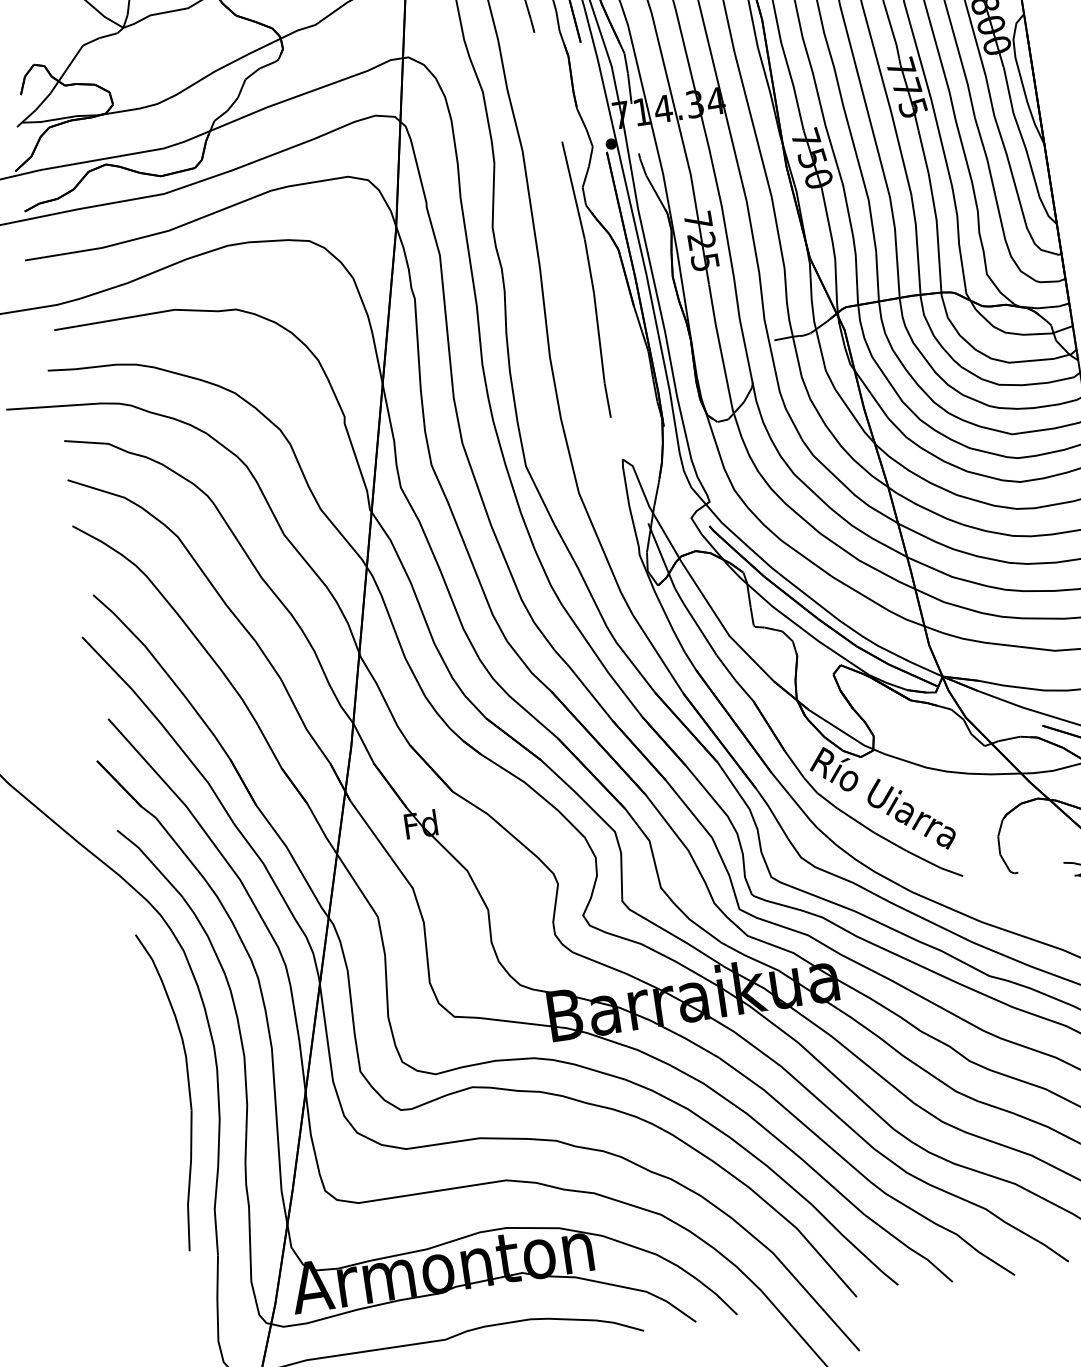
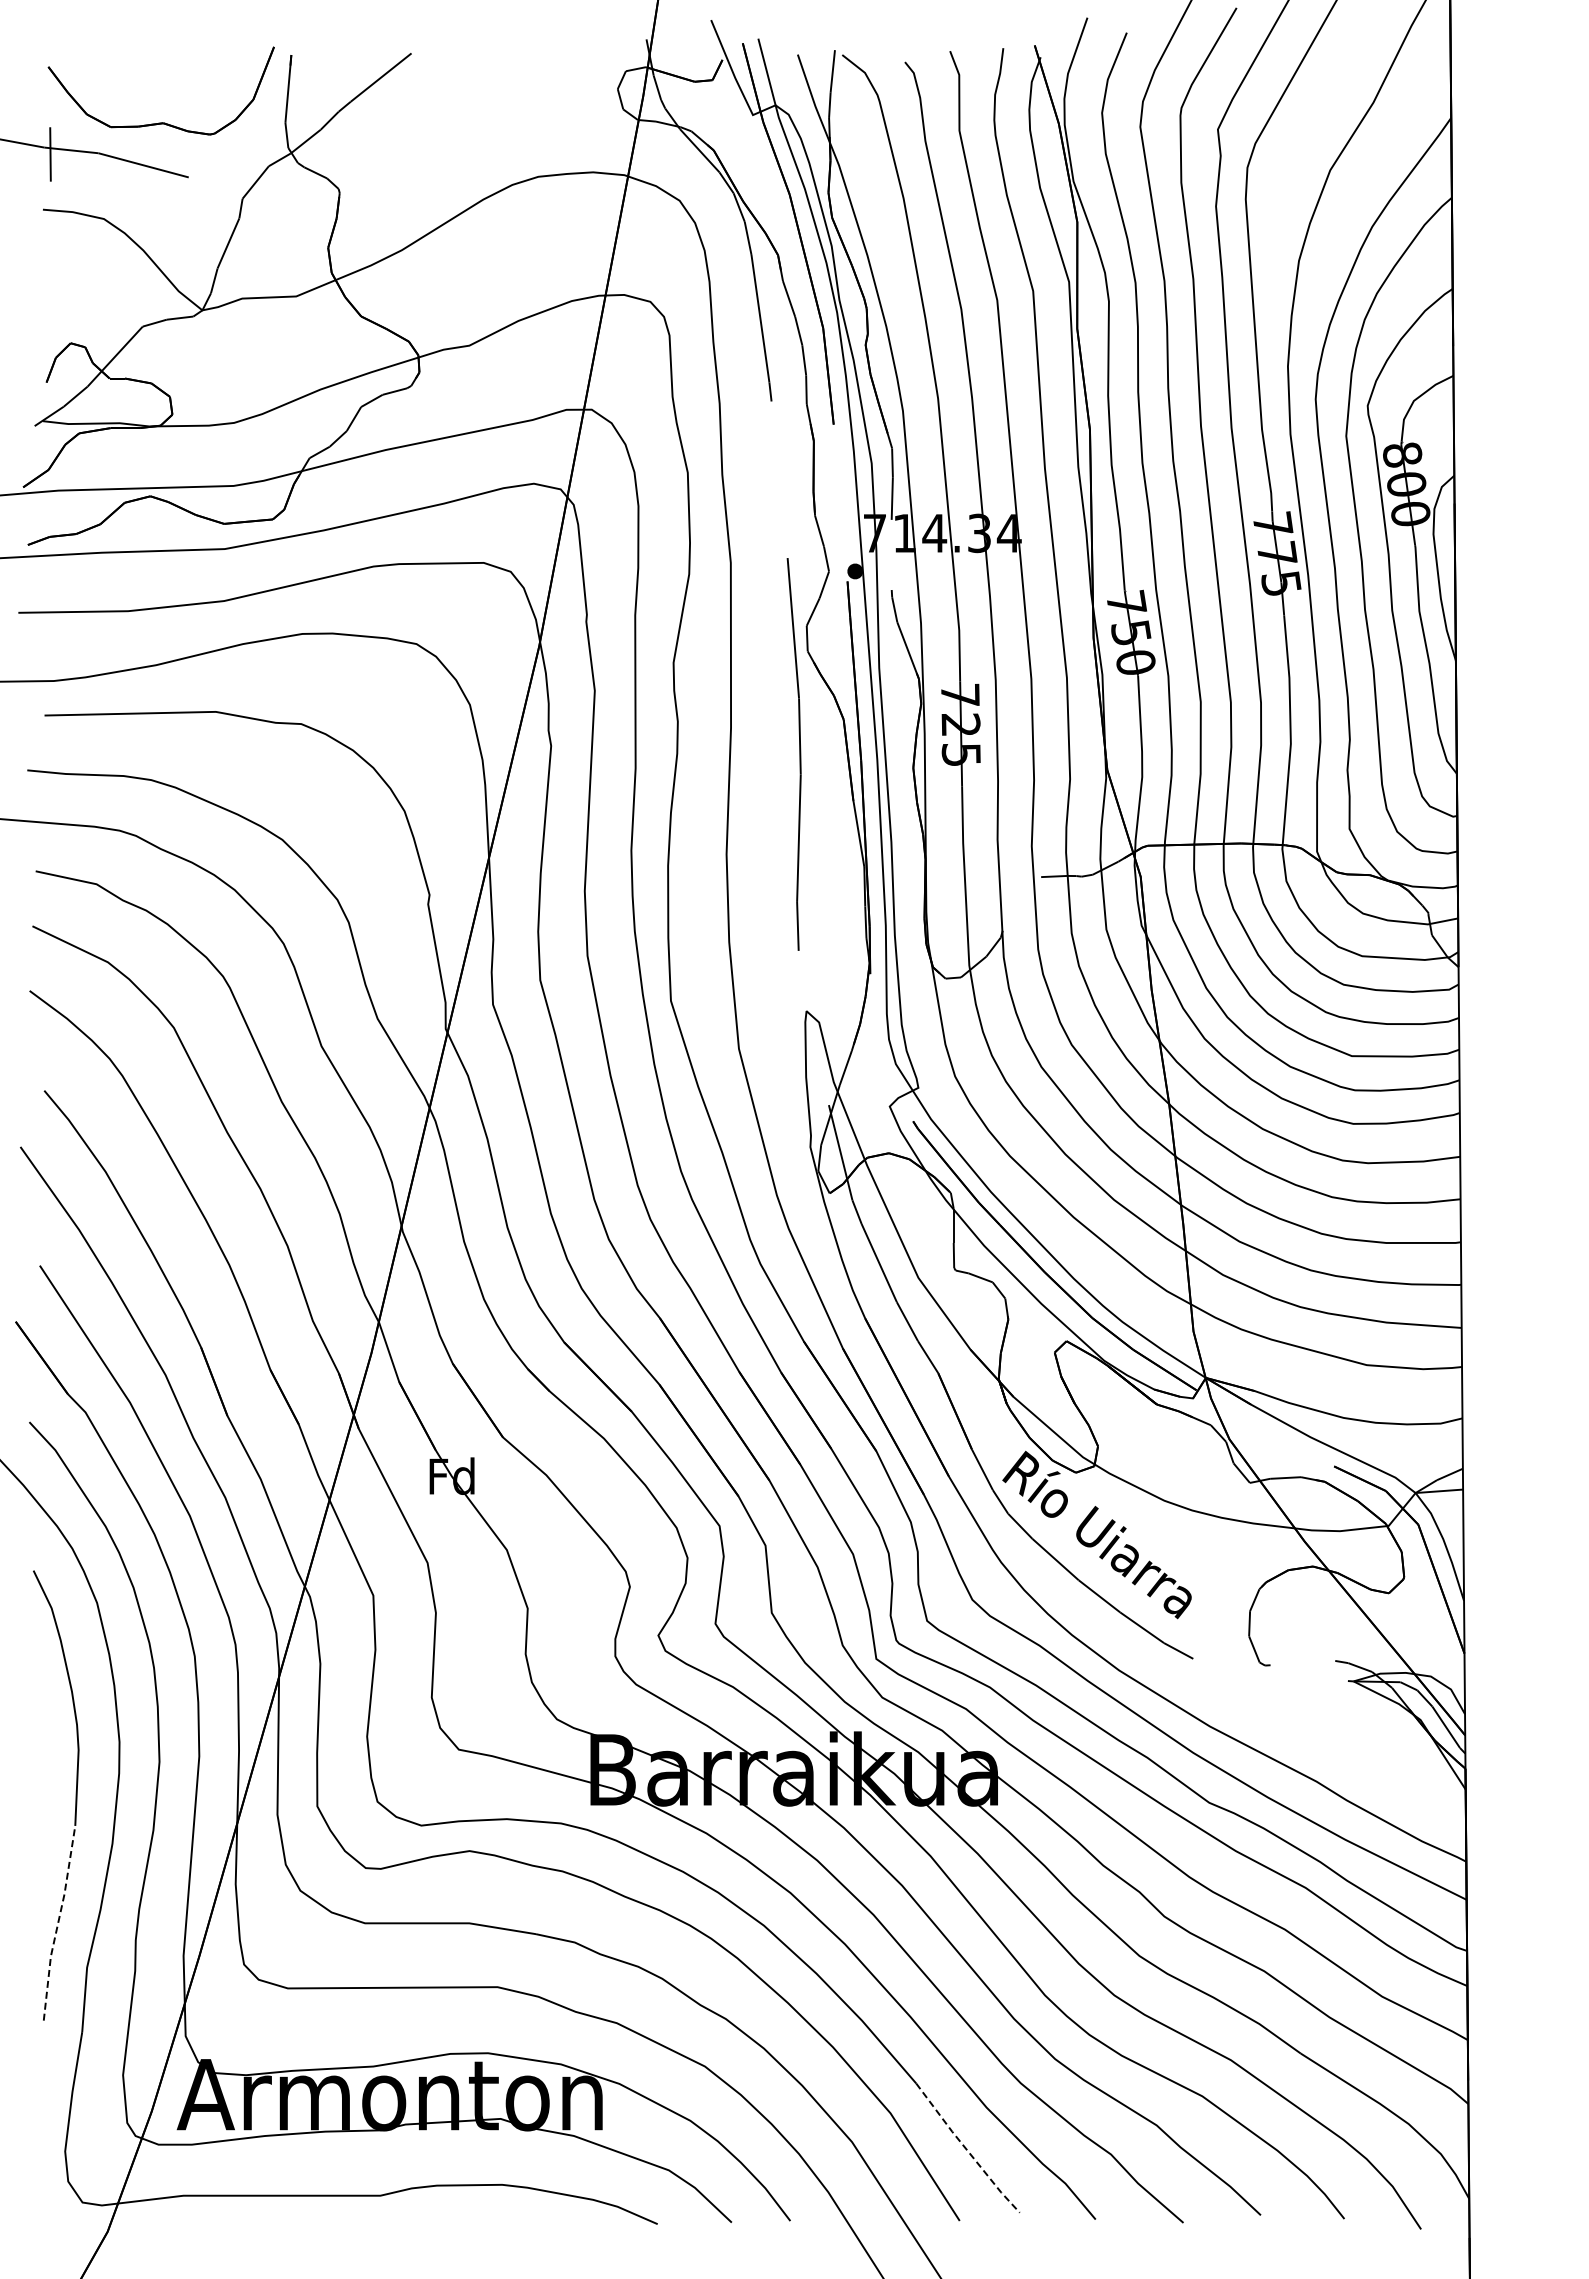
line: (189, 1180) -> (58, 1922), solid -> dashed
line: (854, 1246) -> (966, 2149), solid -> dashed

